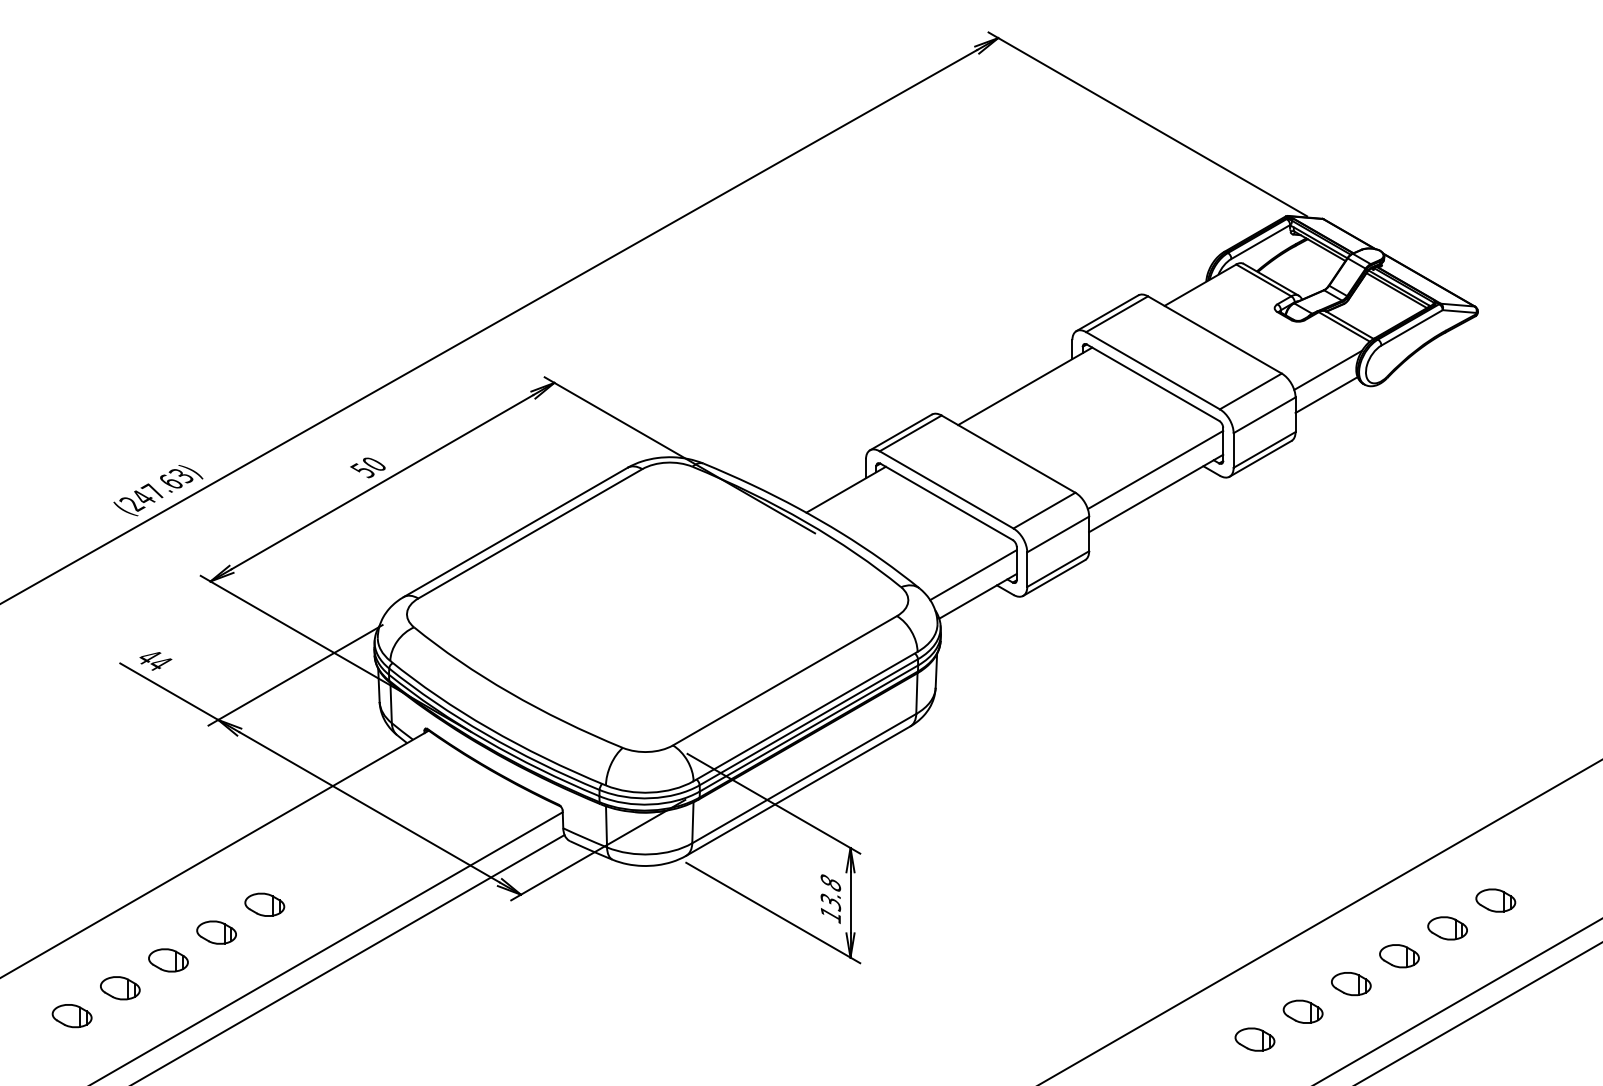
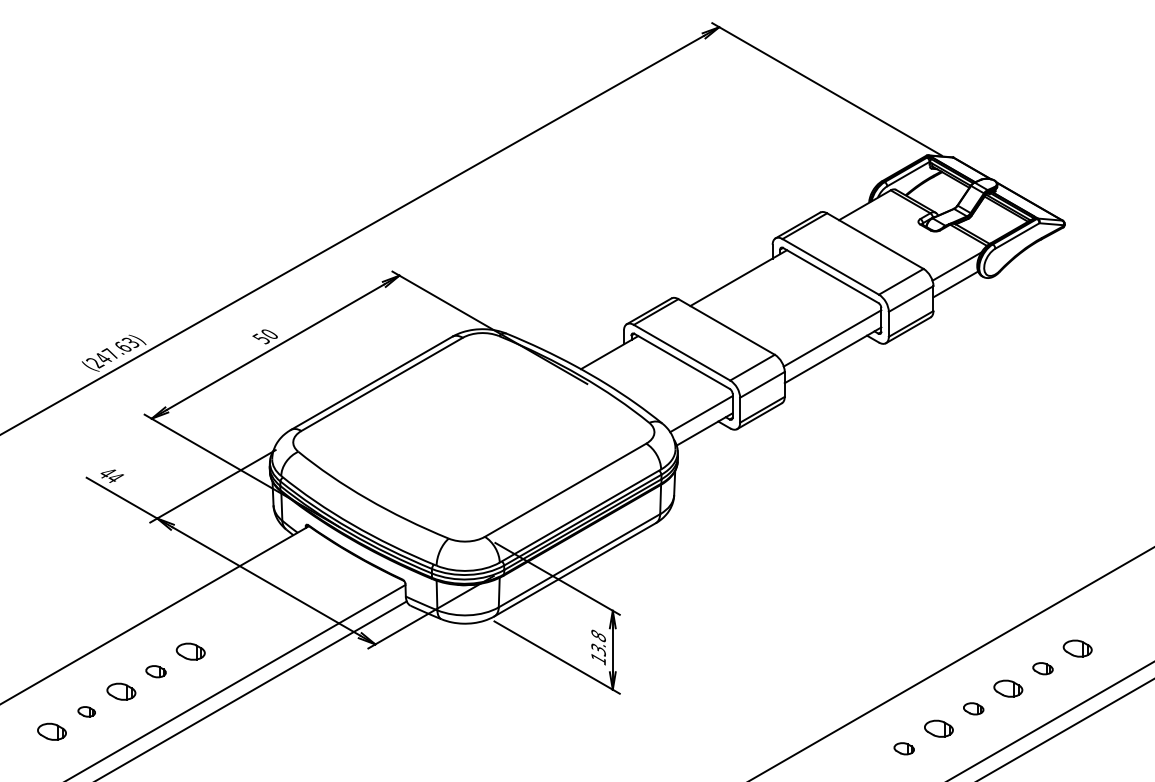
part: (1447, 928) -> (1042, 668), size x0.7
part: (216, 932) -> (156, 671), size x0.7
part: (1351, 984) -> (973, 709), size x0.7
part: (120, 988) -> (86, 711), size x0.6
part: (1254, 1039) -> (903, 748), size x0.7

